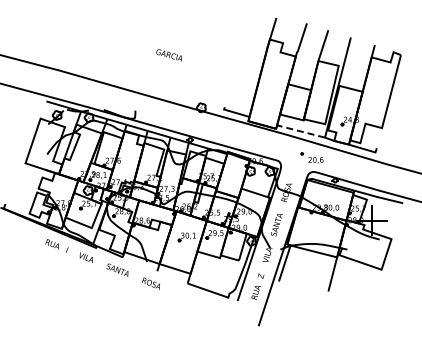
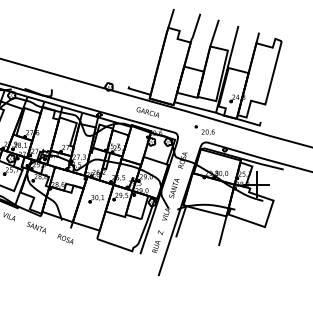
text: (168, 55) -> (147, 112), moved
line: (300, 131) -> (194, 107), dashed -> solid

